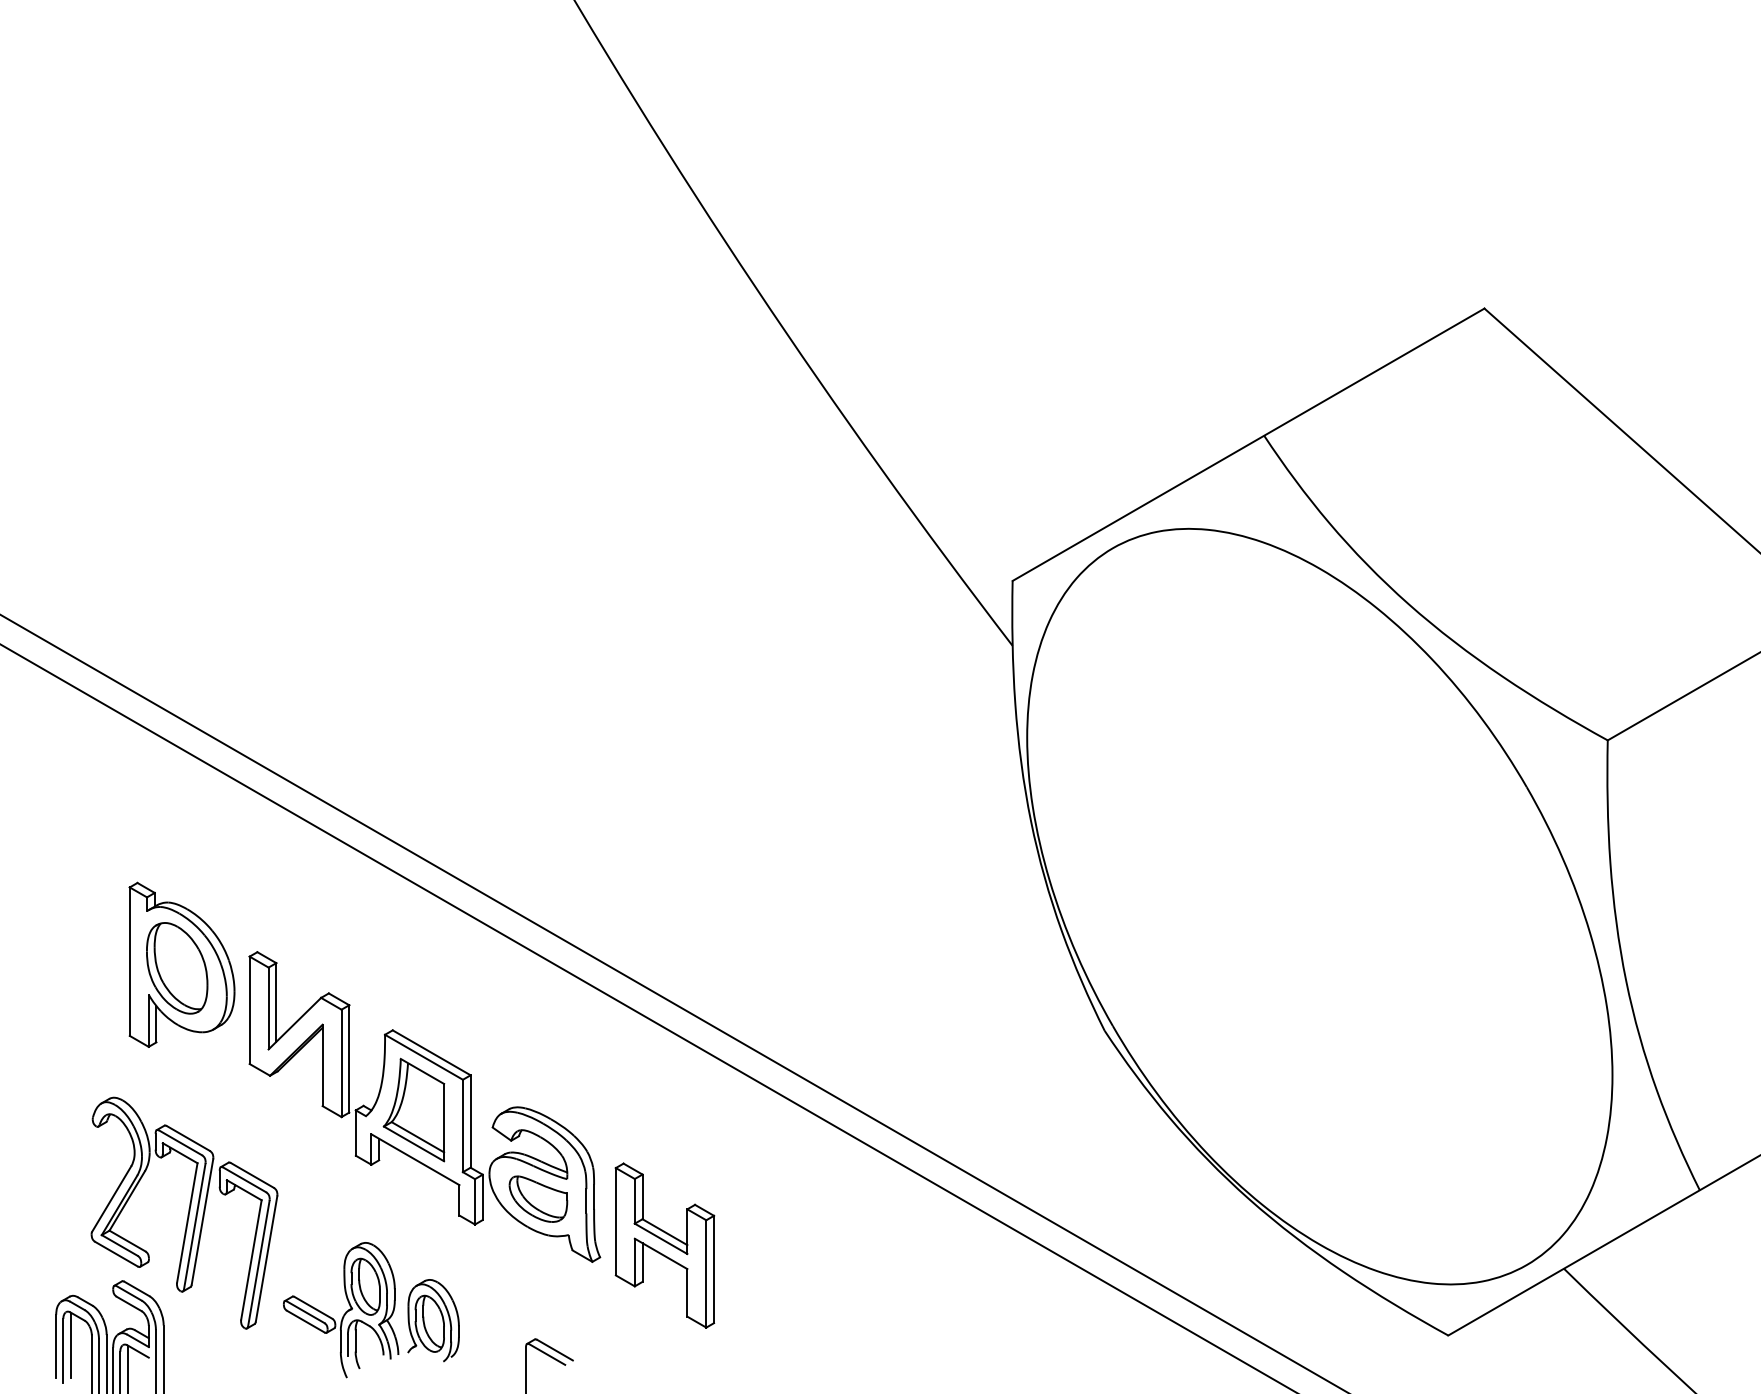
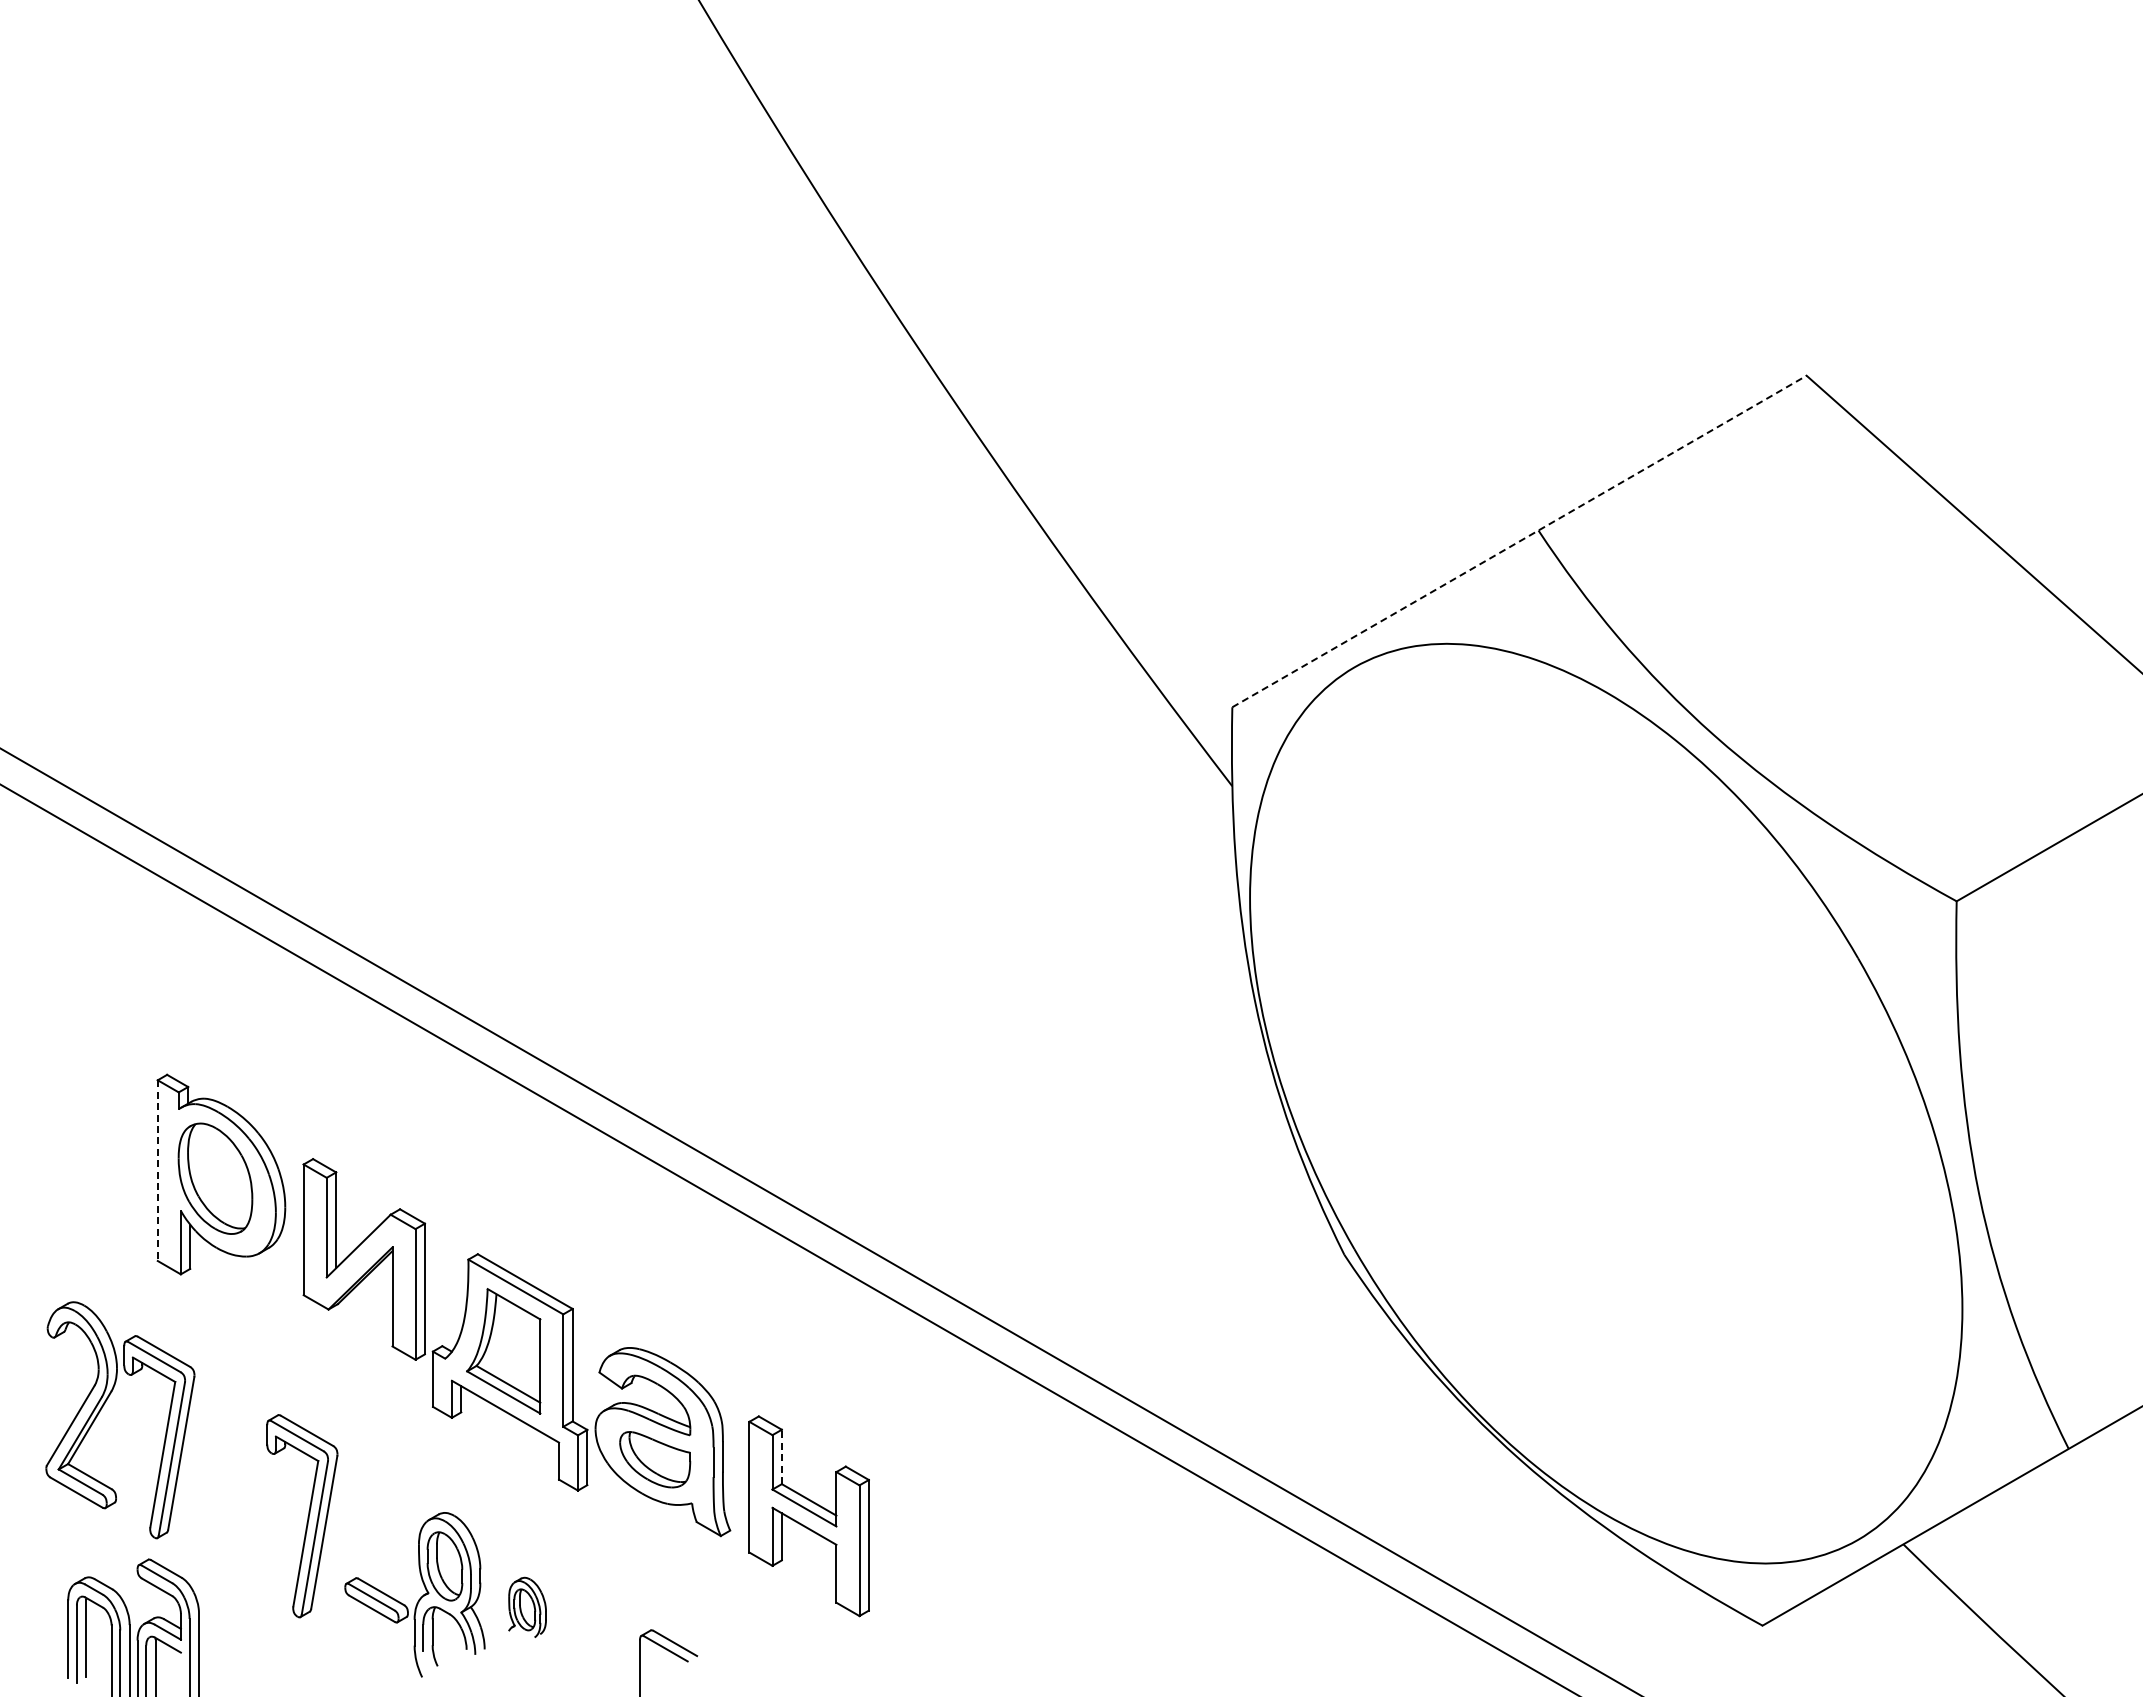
line: (1248, 444) -> (1519, 541), solid -> dashed
line: (129, 962) -> (157, 1171), solid -> dashed
part: (136, 1186) -> (101, 1410), moved
line: (642, 1196) -> (781, 1456), solid -> dashed
part: (433, 1320) -> (527, 1607), size x0.6

